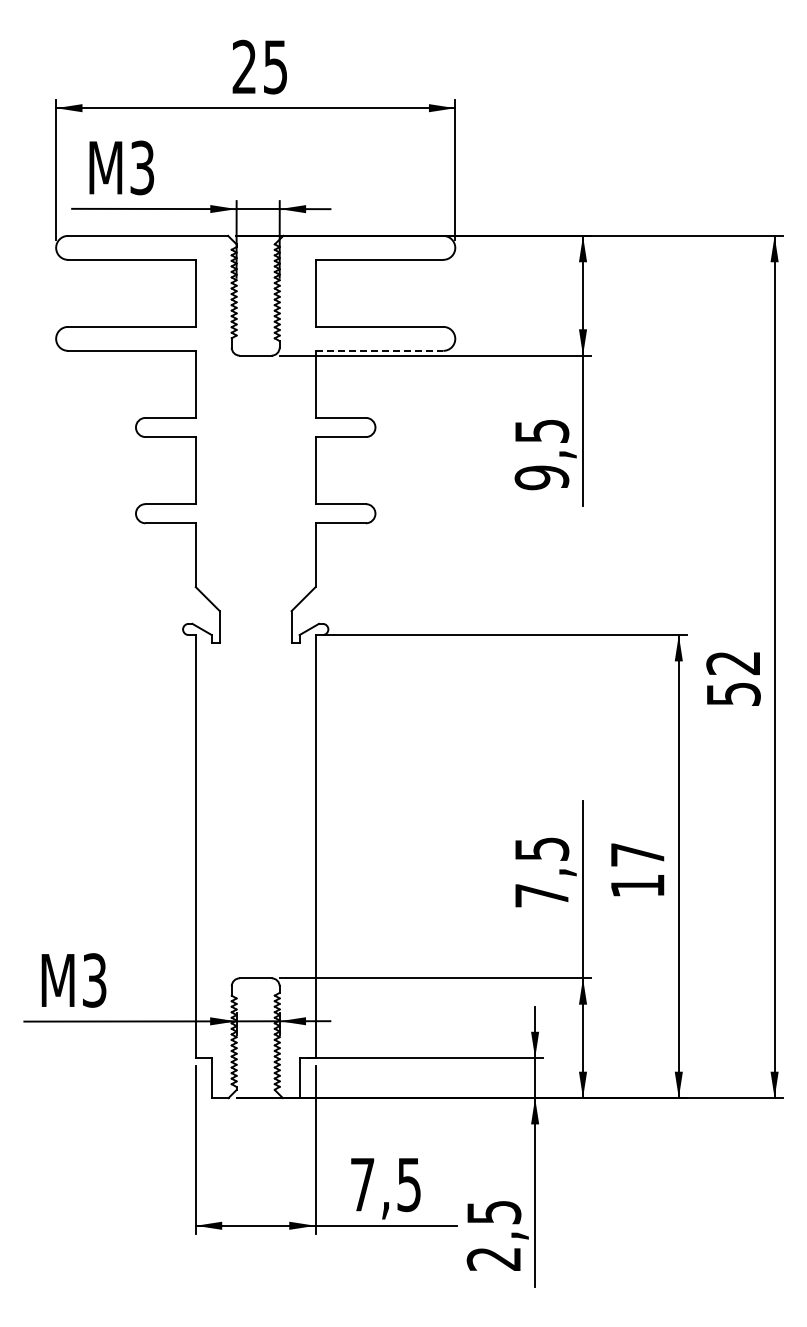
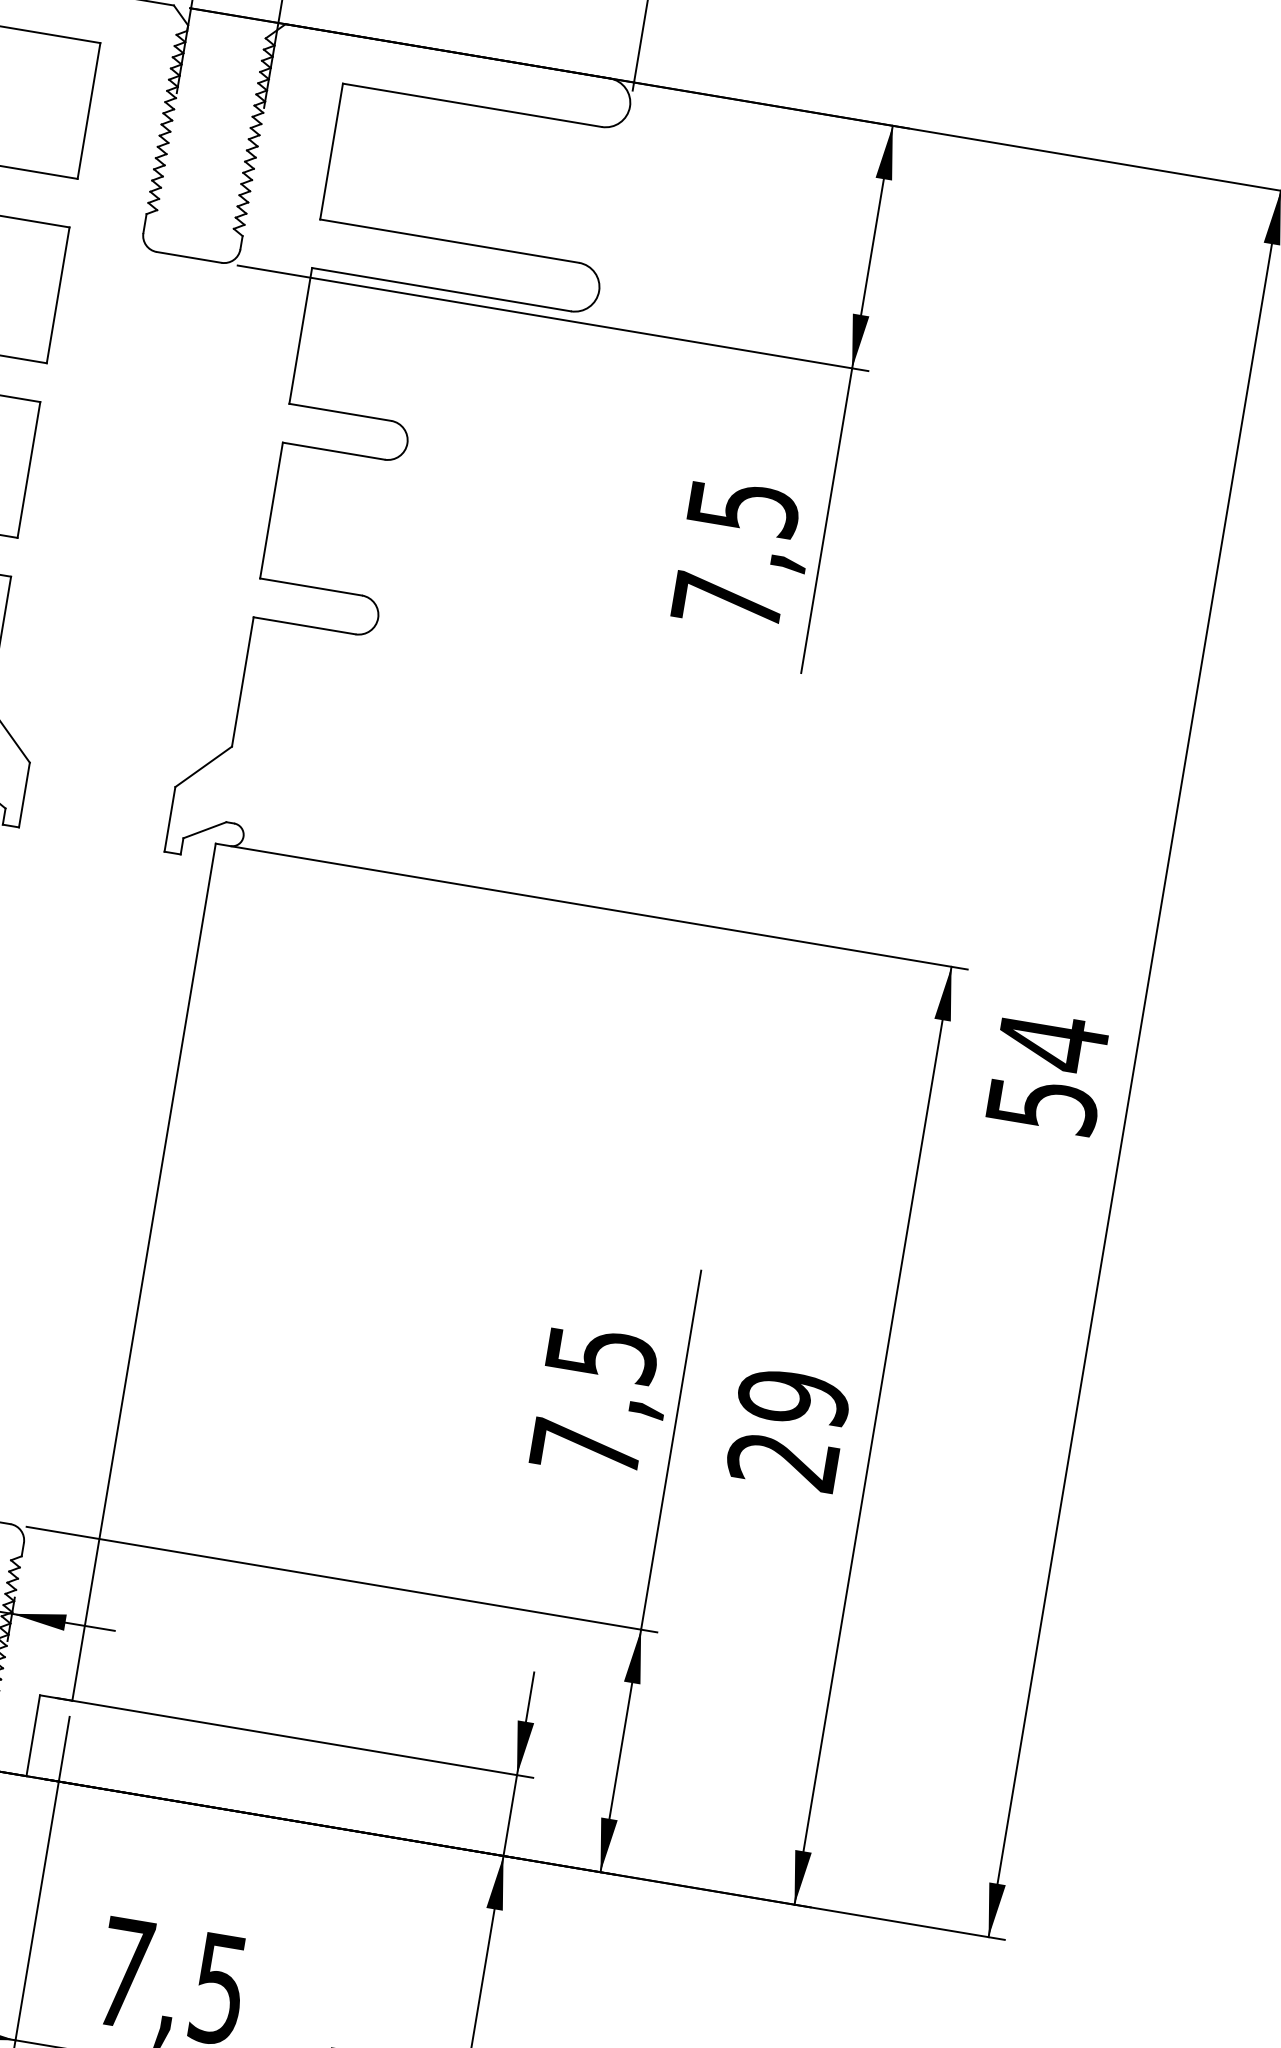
line: (379, 350) -> (441, 288), dashed -> solid
text: (541, 477) -> (726, 601), 9,5 -> 7,5
text: (732, 663) -> (1050, 1042), 52 -> 54
text: (637, 869) -> (788, 1427), 17 -> 29

